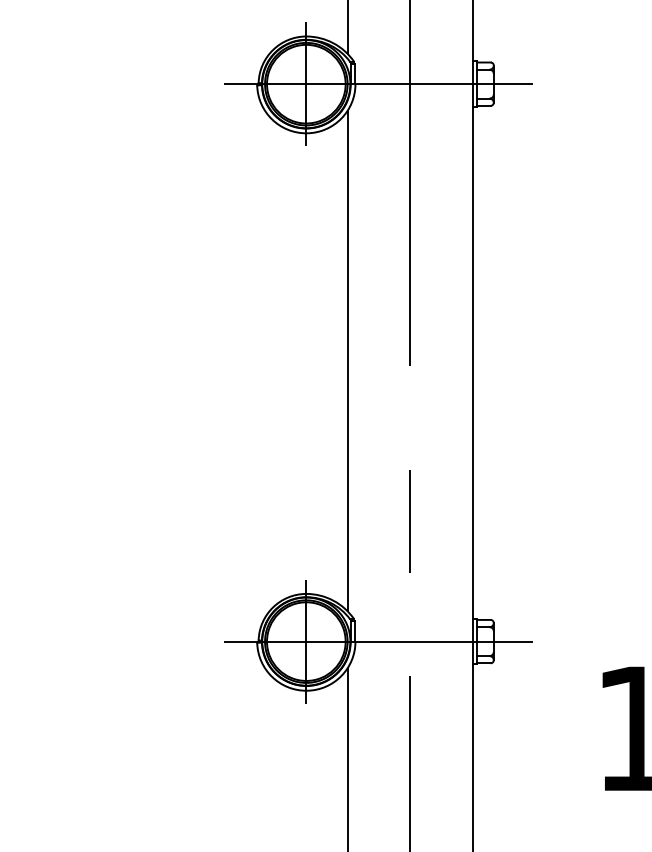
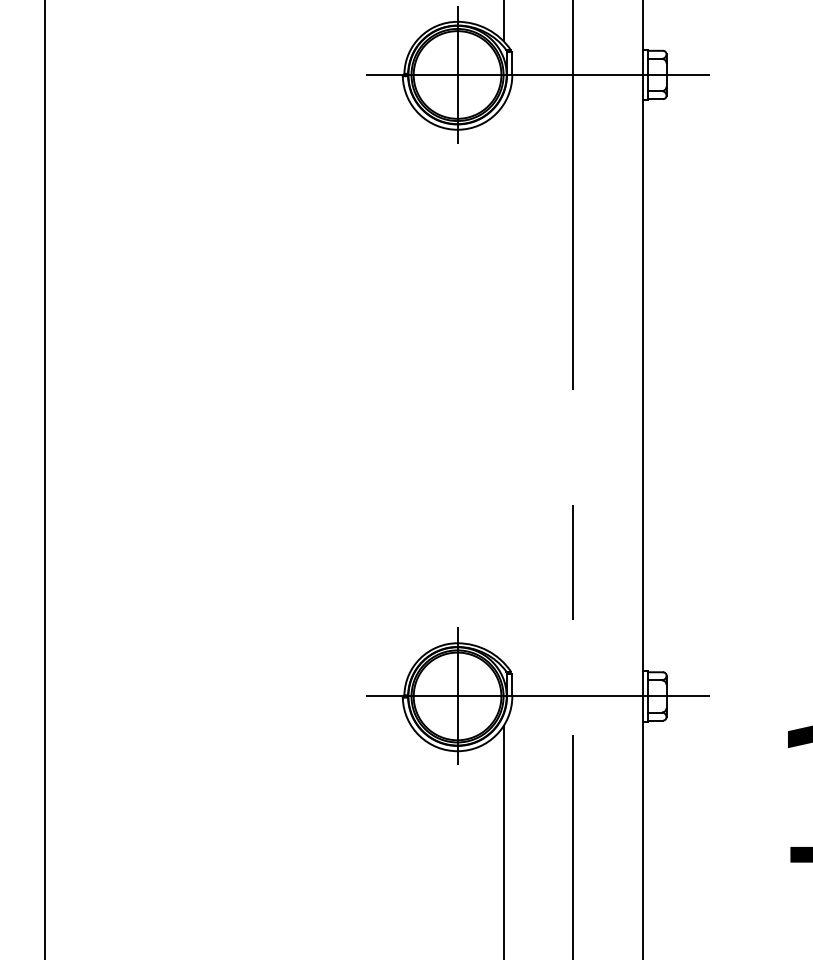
line: (347, 360) -> (503, 383), removed

